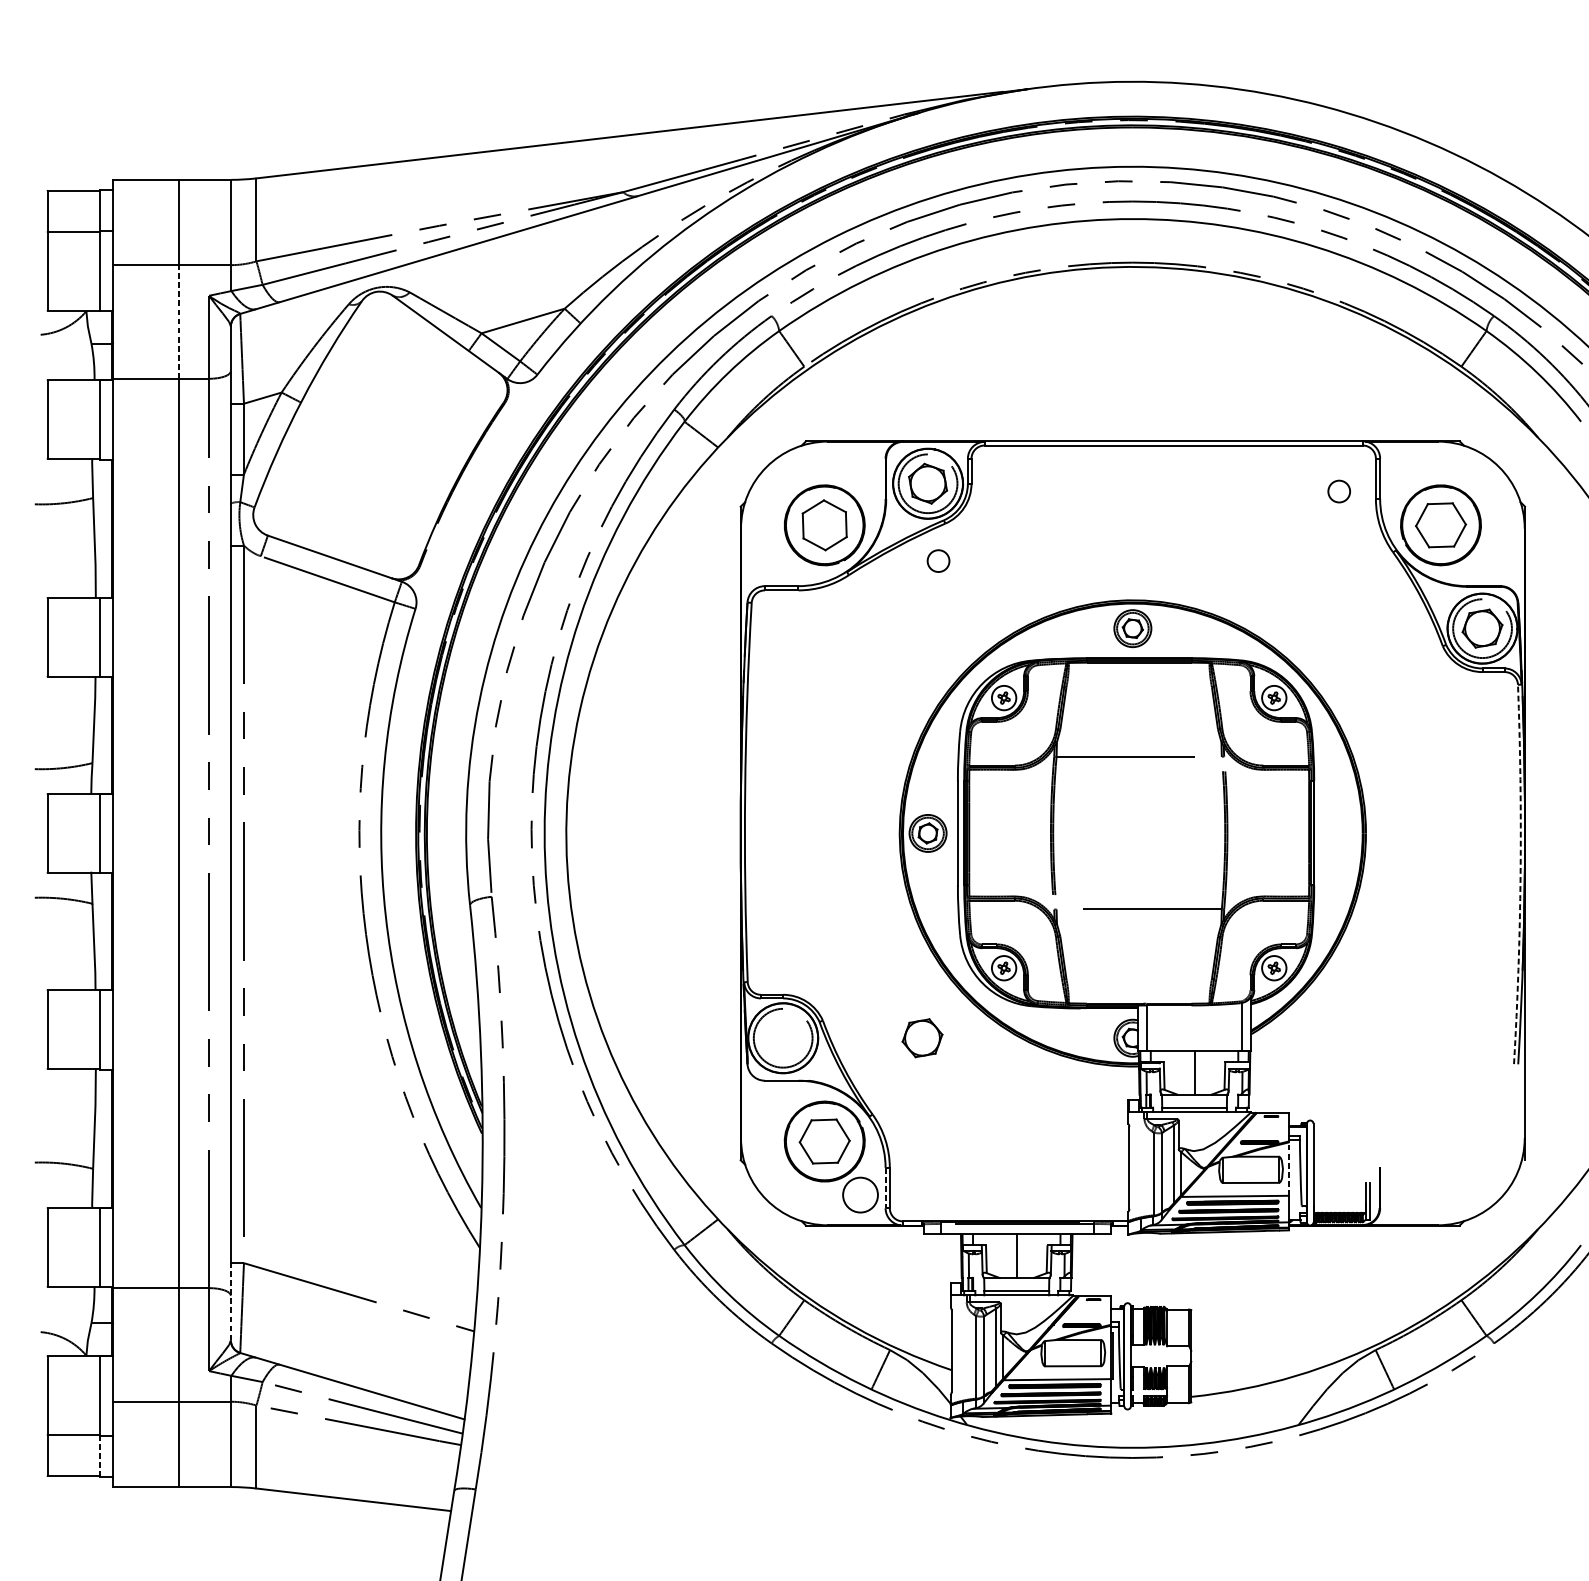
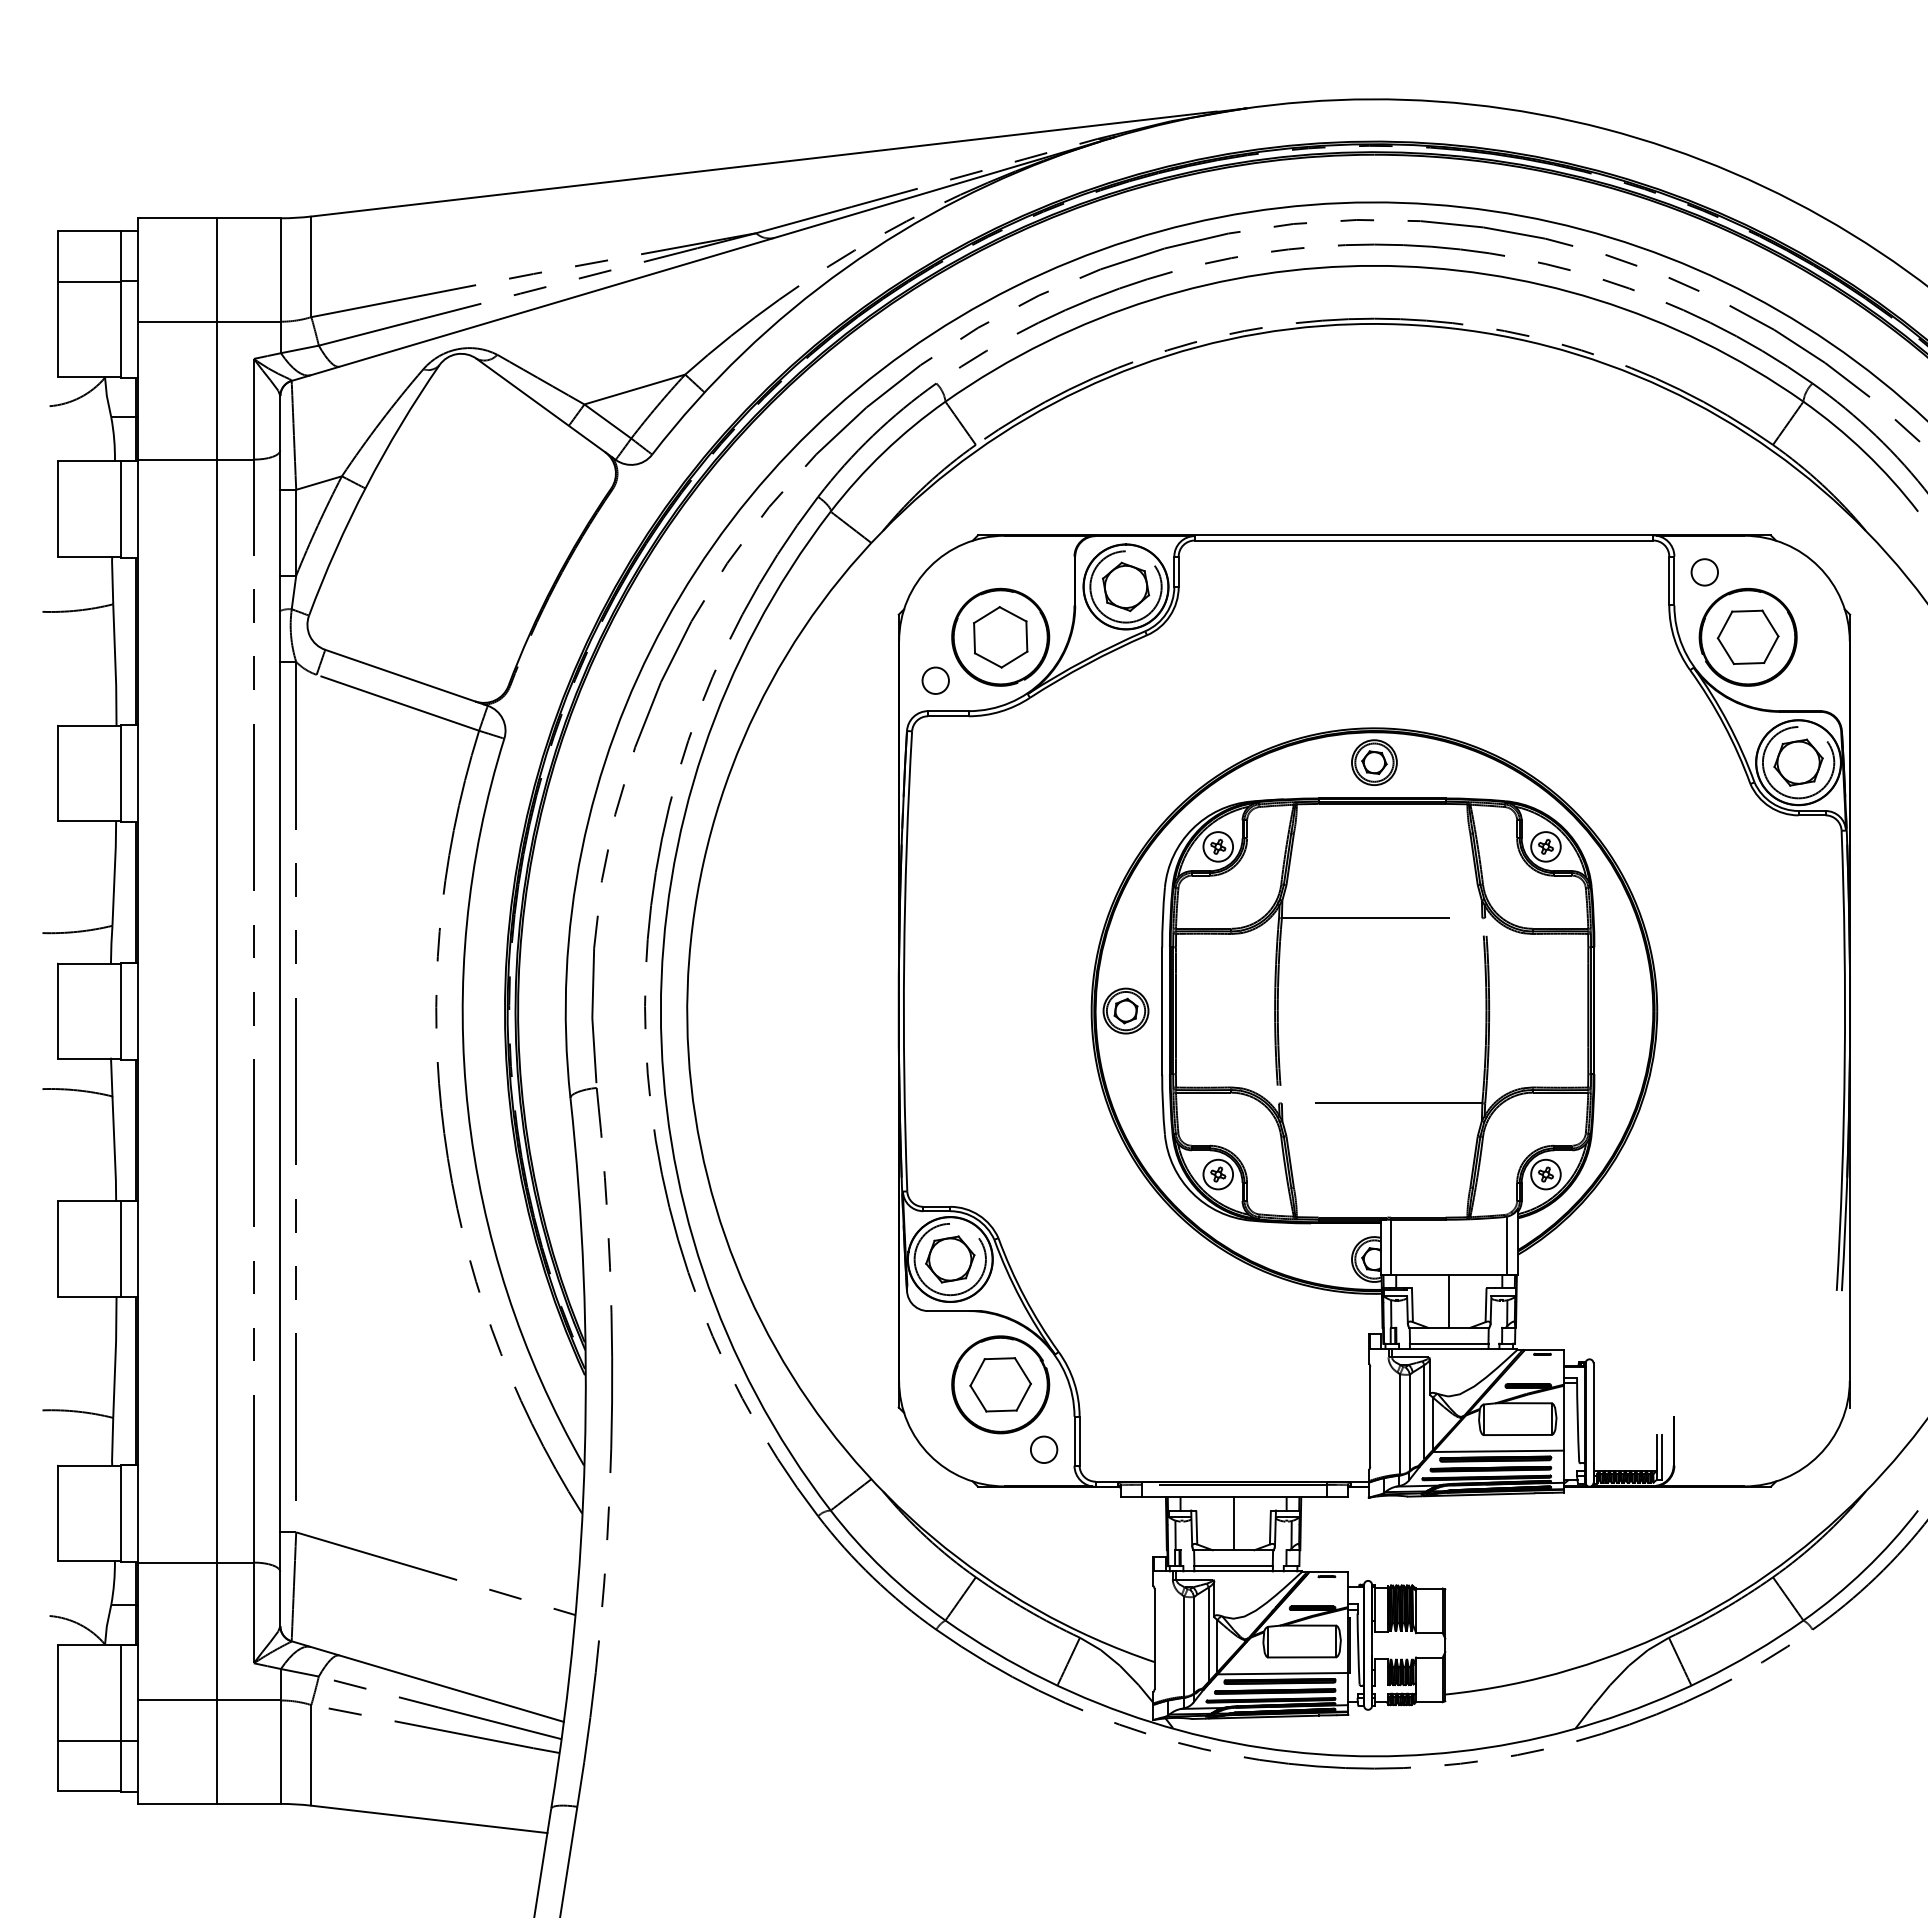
line: (178, 321) -> (216, 390), dashed -> solid
circle: (1339, 491) -> (1704, 572), moved
circle: (938, 560) -> (935, 680), moved
arc: (1520, 874) -> (1844, 1060), dashed -> solid
part: (922, 1038) -> (950, 1259), moved
line: (1288, 1168) -> (1563, 1417), dashed -> solid
line: (885, 1188) -> (1074, 1441), dashed -> solid
circle: (860, 1194) -> (1043, 1449), size x0.62
line: (231, 1302) -> (280, 1579), dashed -> solid
line: (99, 1456) -> (121, 1766), dashed -> solid

